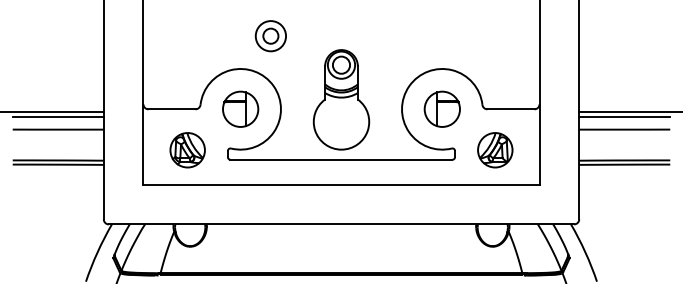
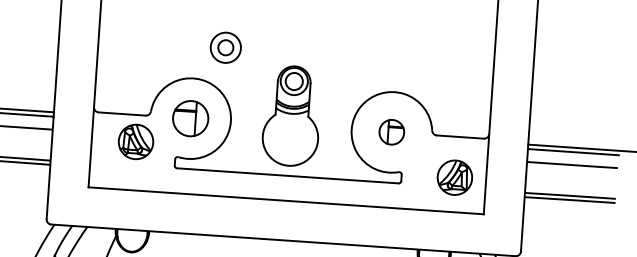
part: (441, 108) -> (391, 131), size x0.7
part: (187, 150) -> (135, 142), moved
part: (495, 150) -> (455, 177), moved

